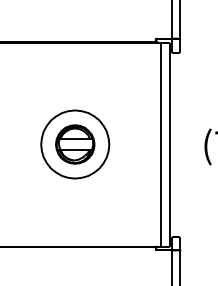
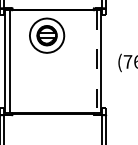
part: (76, 144) -> (47, 35), moved
line: (161, 144) -> (96, 61), solid -> dashed

